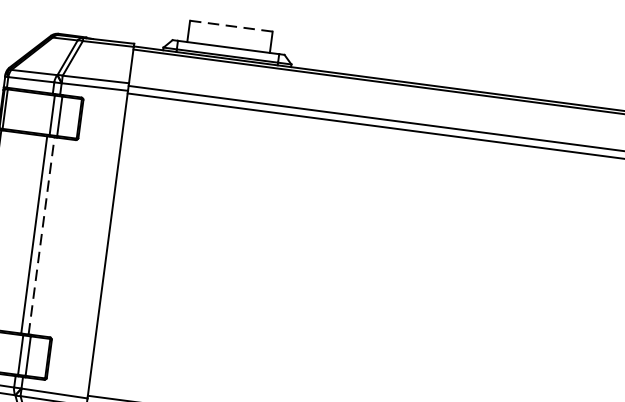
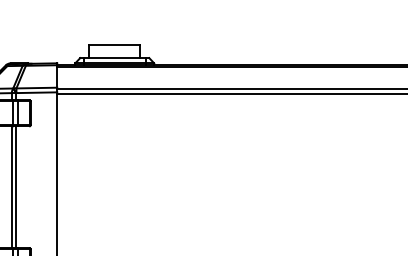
line: (231, 25) -> (114, 44), dashed -> solid
line: (41, 236) -> (16, 187), dashed -> solid

